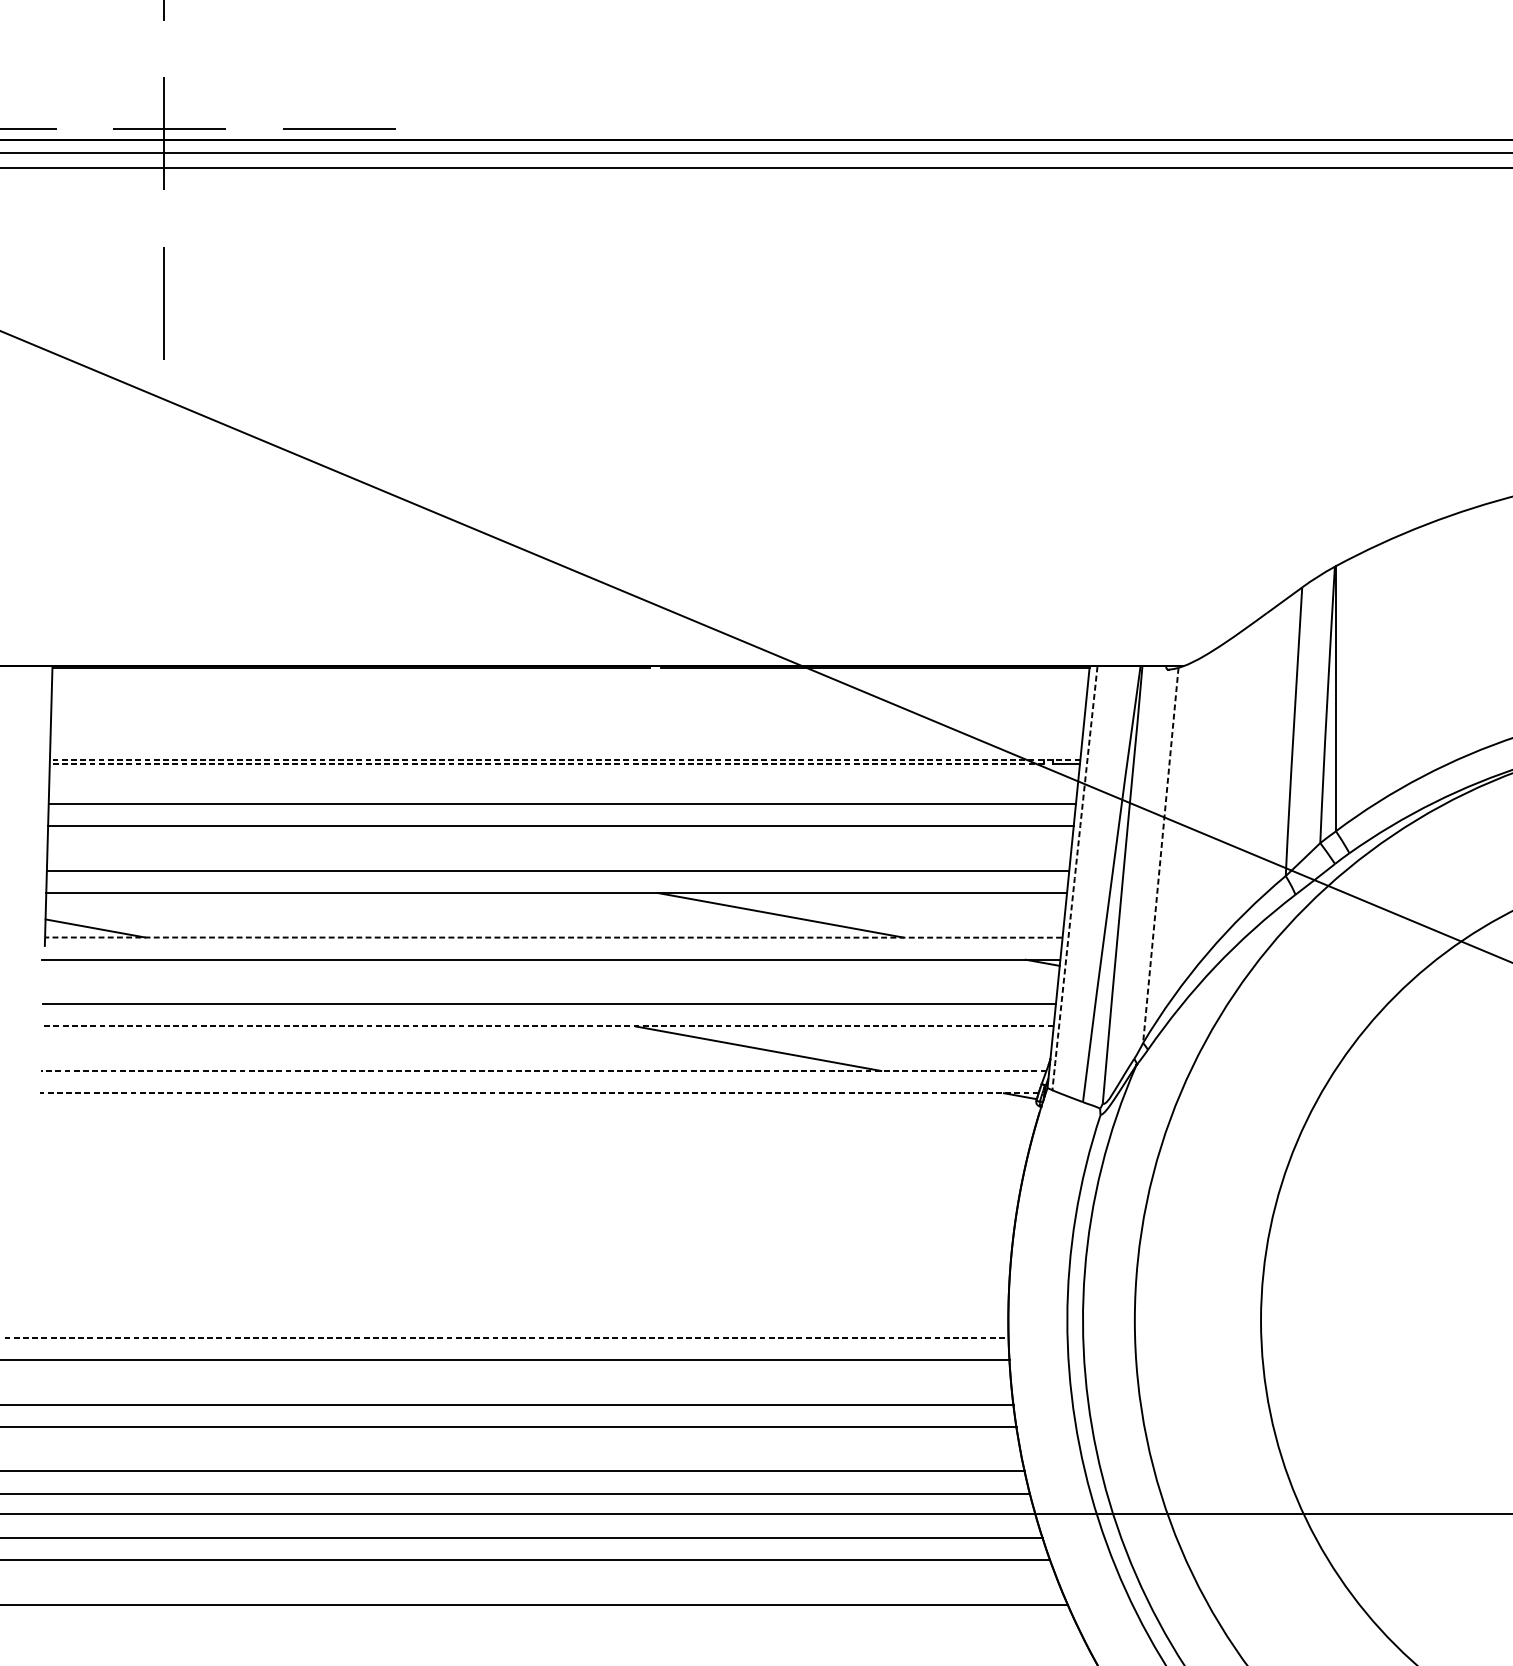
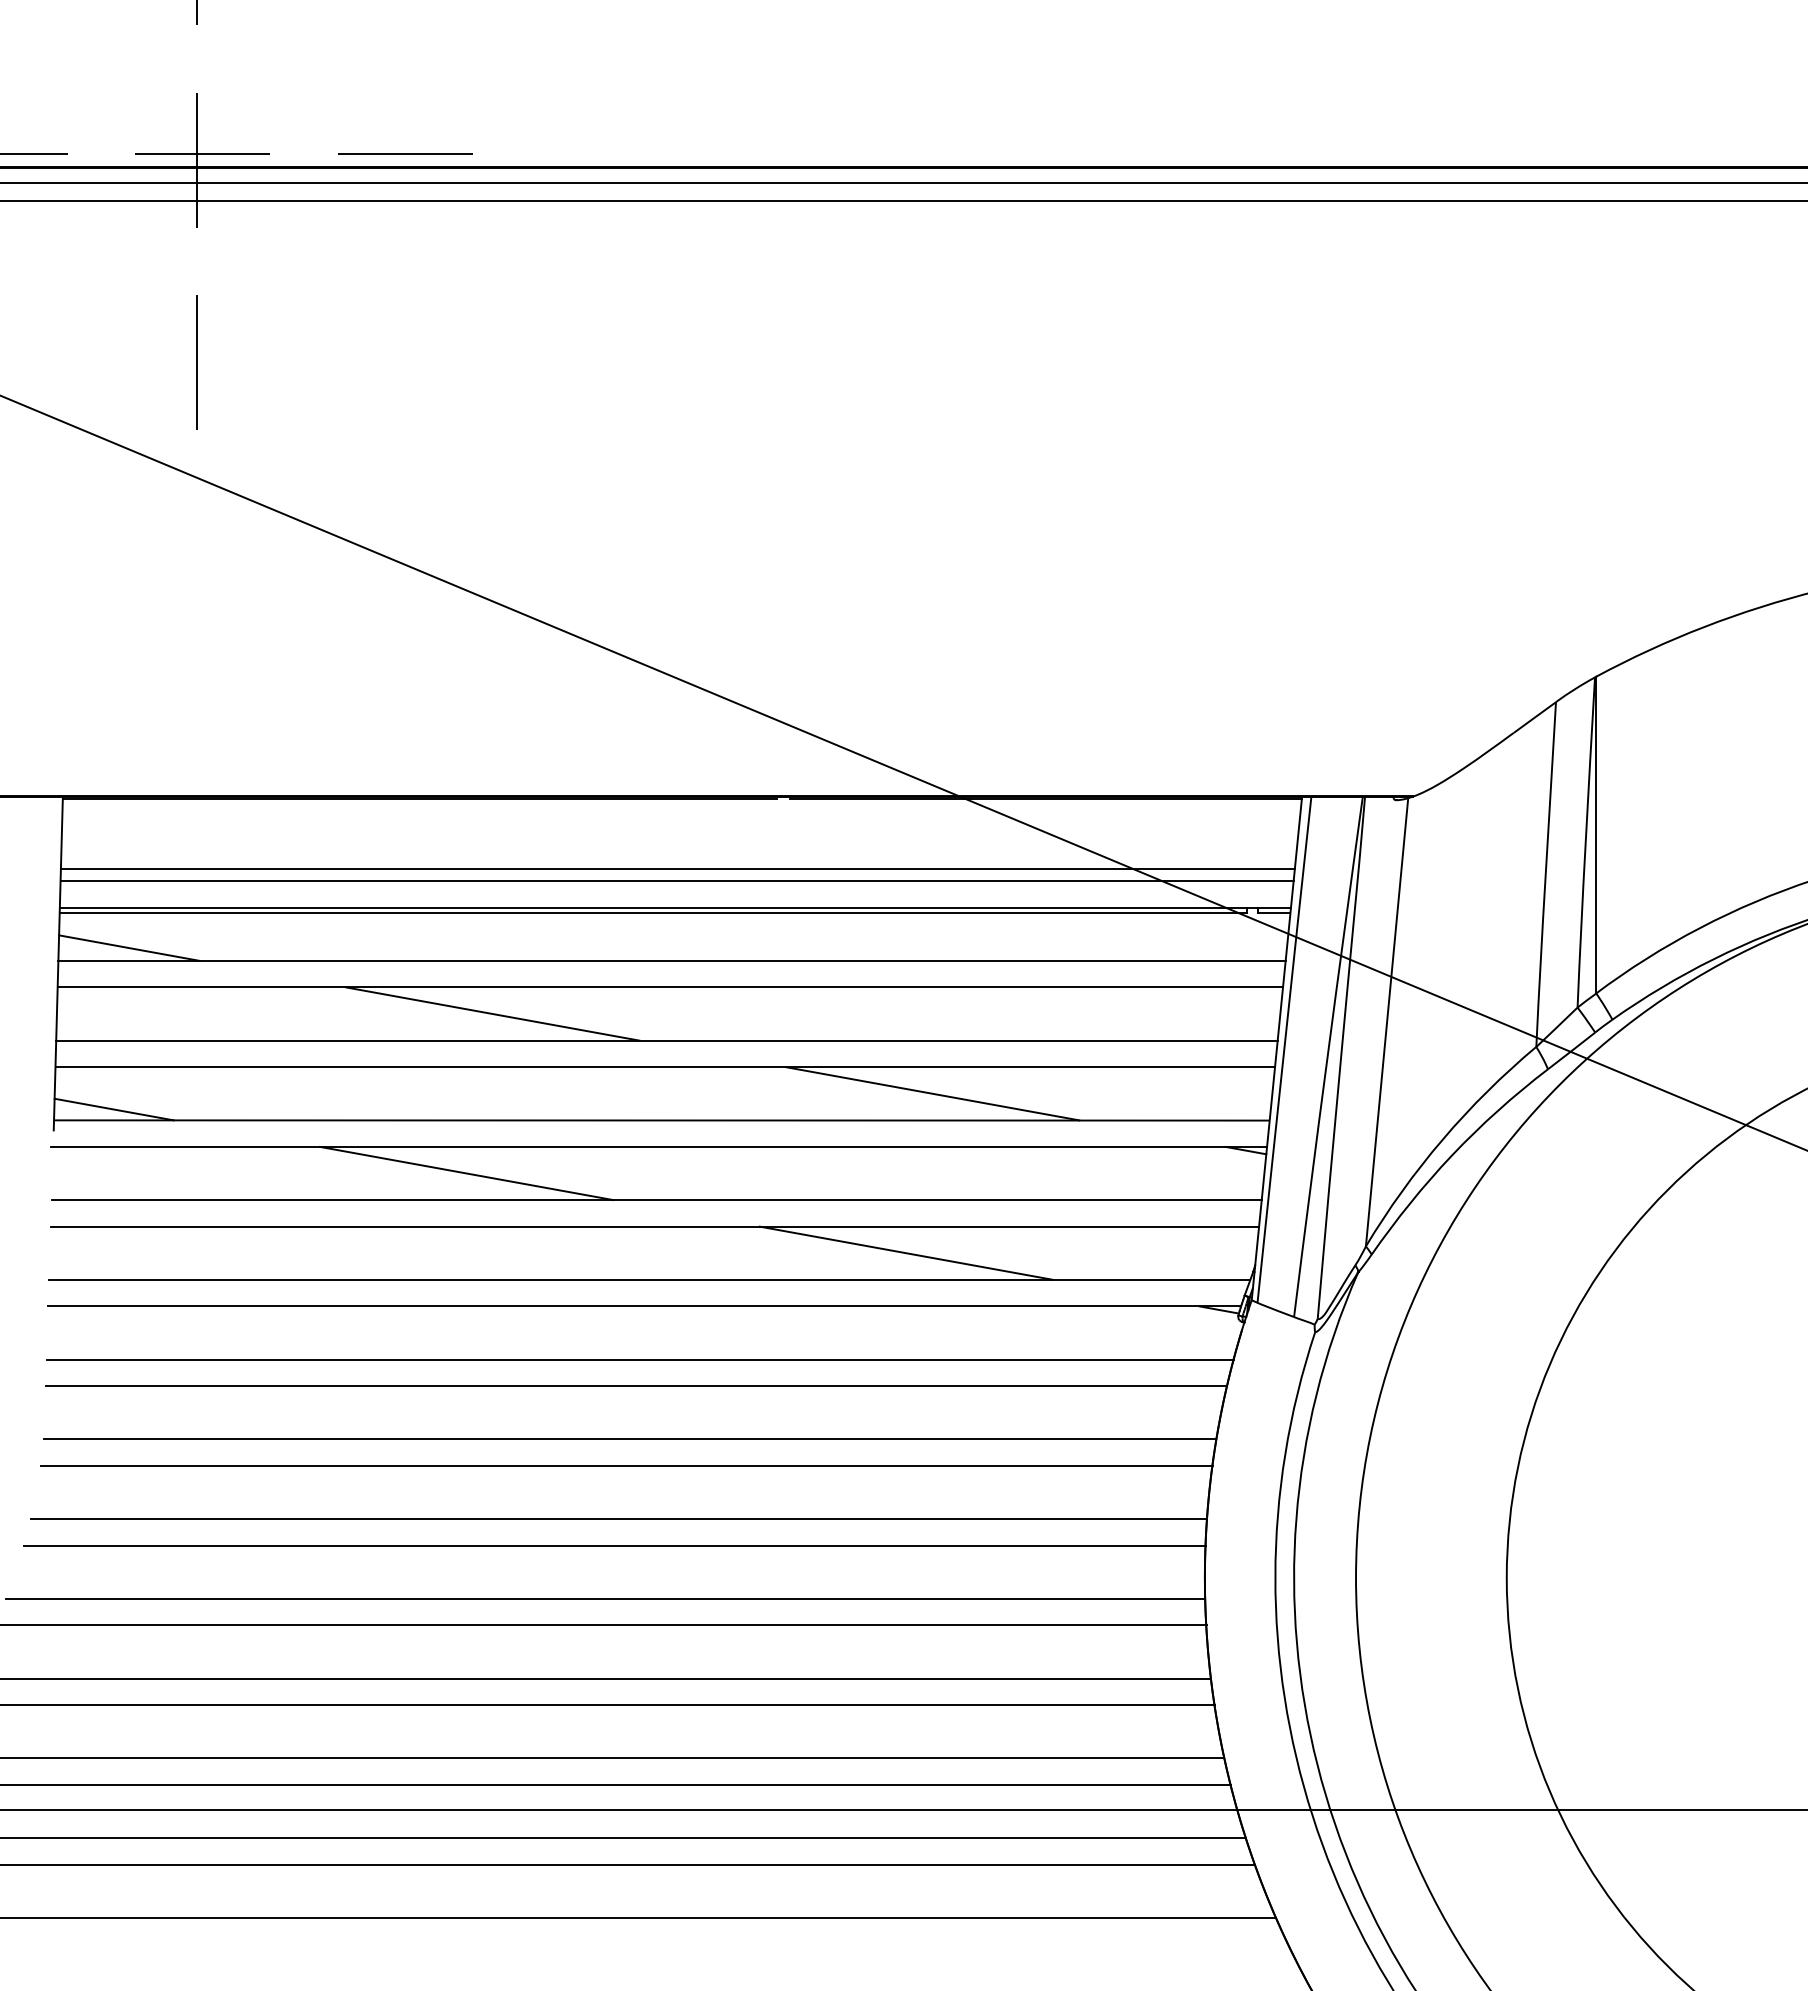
line: (566, 726) -> (677, 868), added
line: (566, 737) -> (676, 881), added
line: (565, 759) -> (675, 907), dashed -> solid
line: (546, 764) -> (653, 913), dashed -> solid
line: (108, 792) -> (129, 947), added
line: (412, 848) -> (492, 1013), added
line: (1161, 855) -> (1387, 1022), dashed -> solid
arc: (1074, 878) -> (1284, 1049), dashed -> solid
line: (553, 937) -> (661, 1120), dashed -> solid
line: (390, 981) -> (466, 1173), added
line: (547, 1026) -> (654, 1226), dashed -> solid
line: (543, 1070) -> (649, 1279), dashed -> solid
line: (539, 1093) -> (644, 1306), dashed -> solid
line: (535, 1137) -> (639, 1359), added
line: (532, 1160) -> (636, 1386), added
line: (526, 1204) -> (629, 1439), added
line: (524, 1226) -> (626, 1465), added
line: (518, 1271) -> (619, 1519), added
line: (514, 1293) -> (614, 1545), added
line: (506, 1337) -> (605, 1598), dashed -> solid

